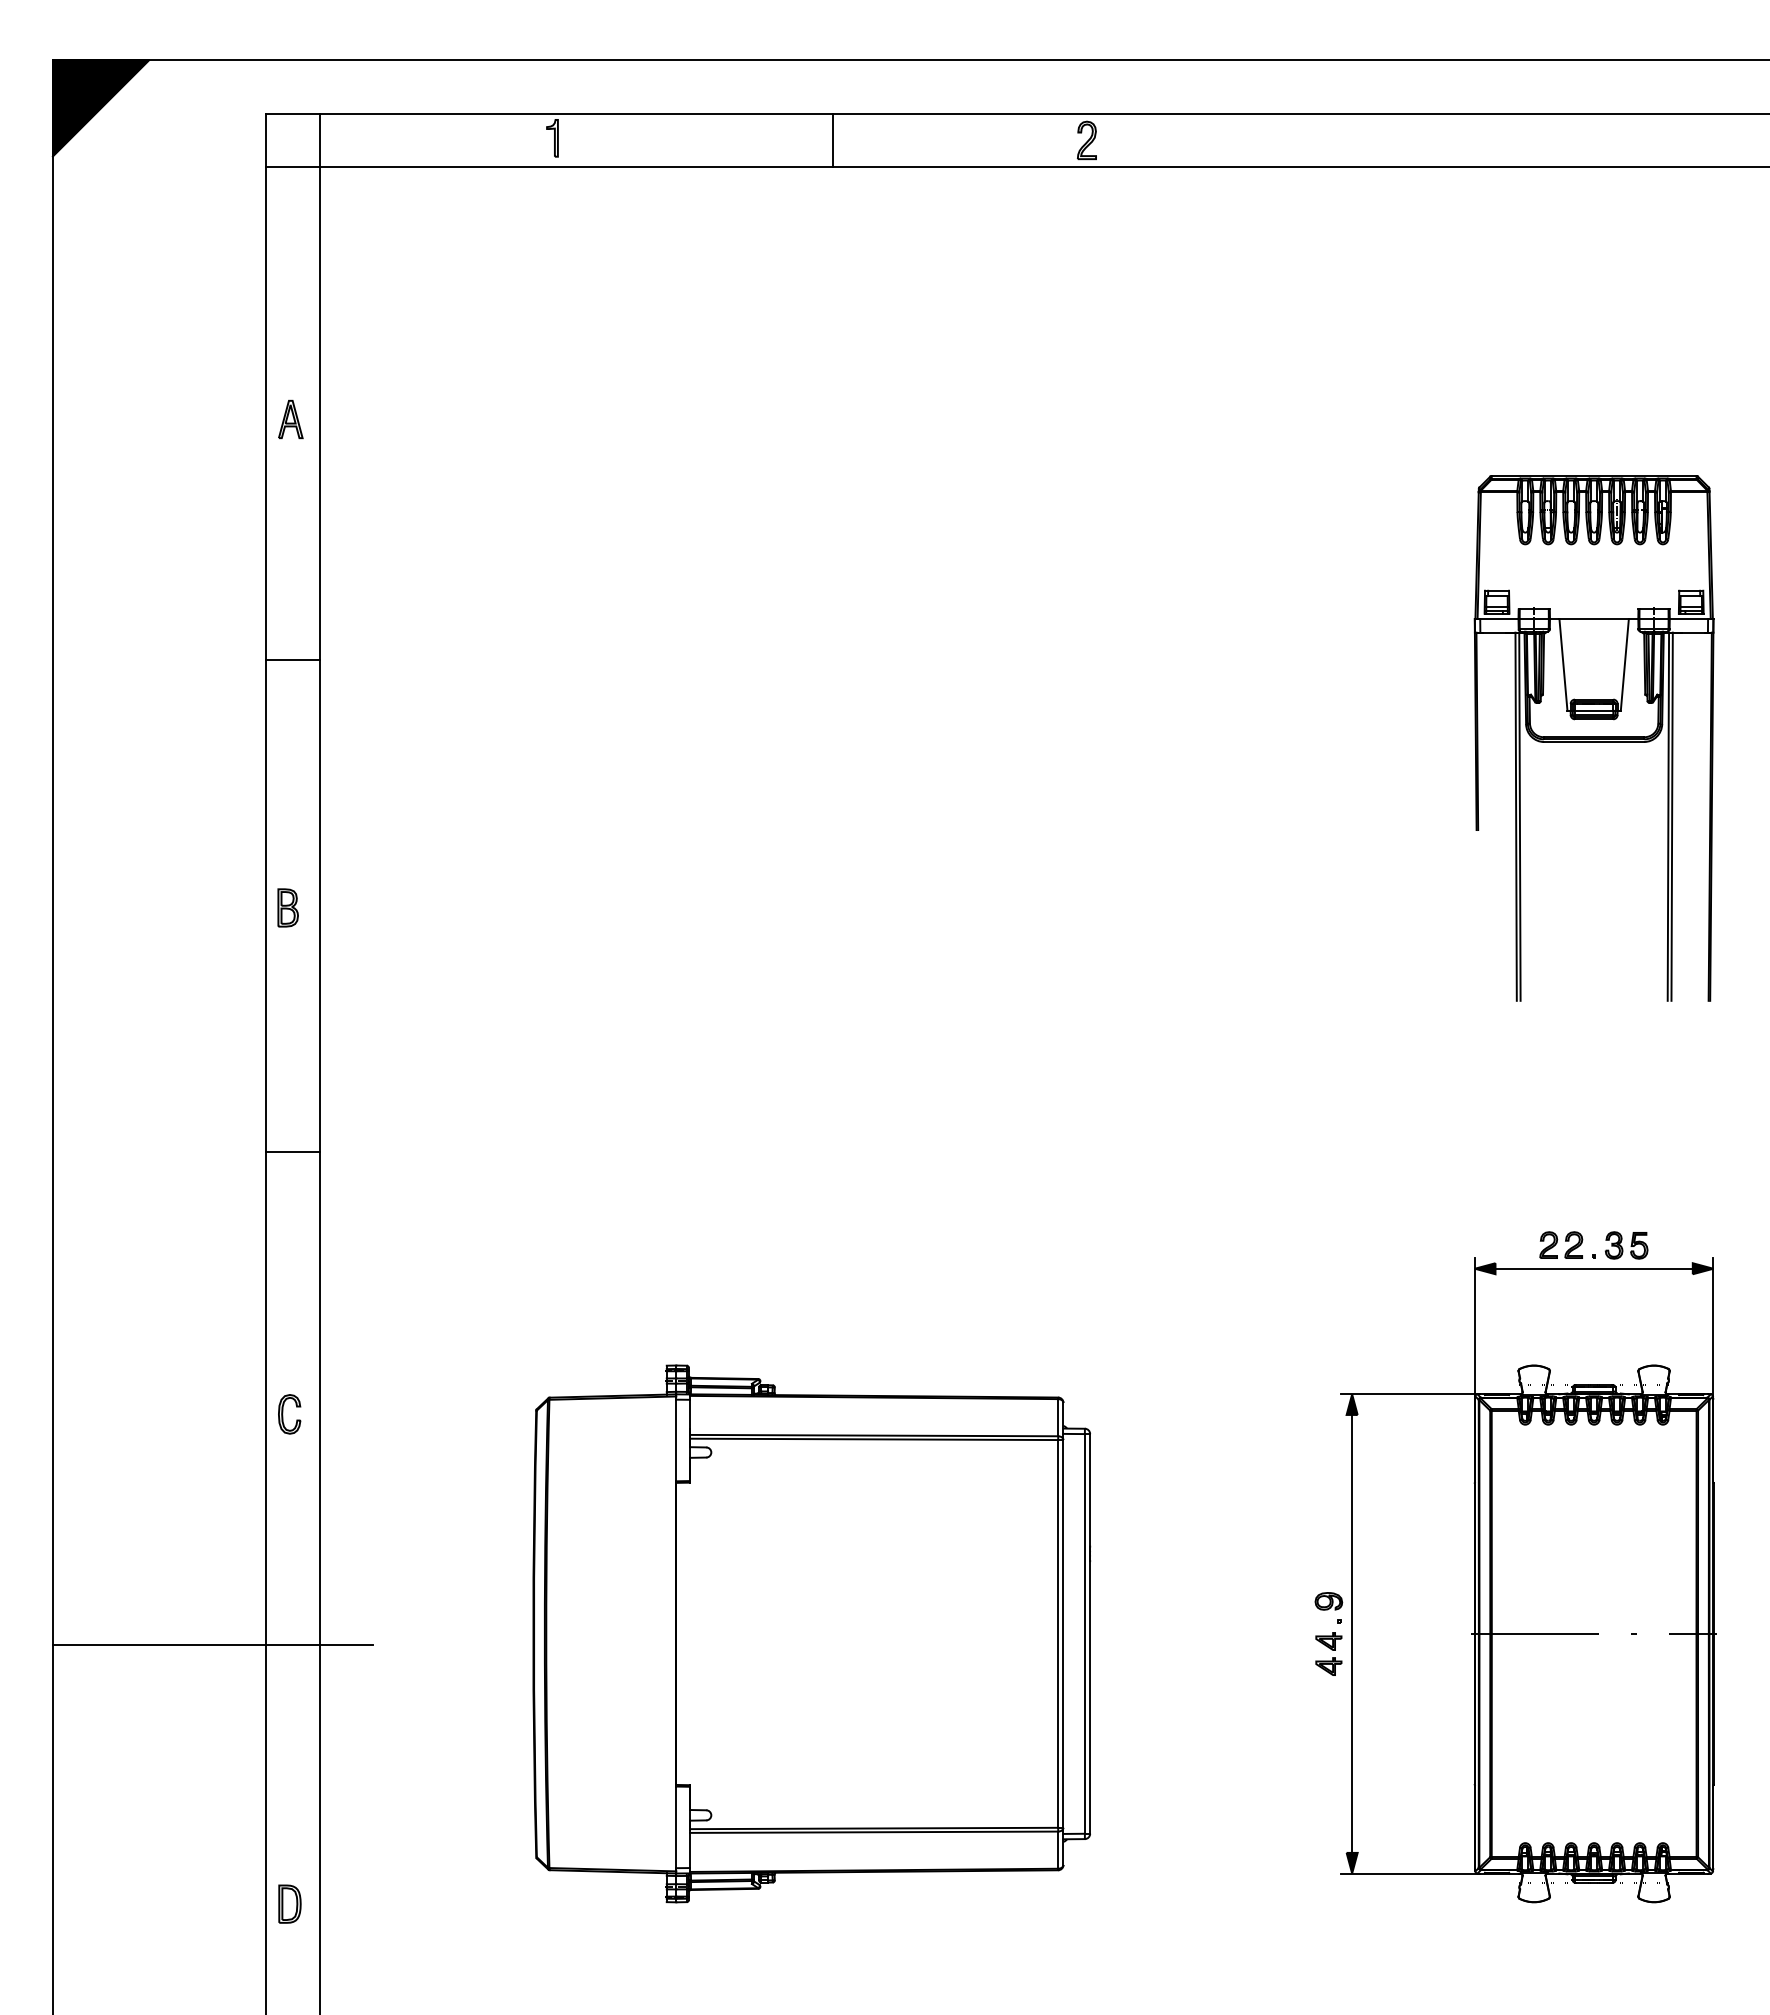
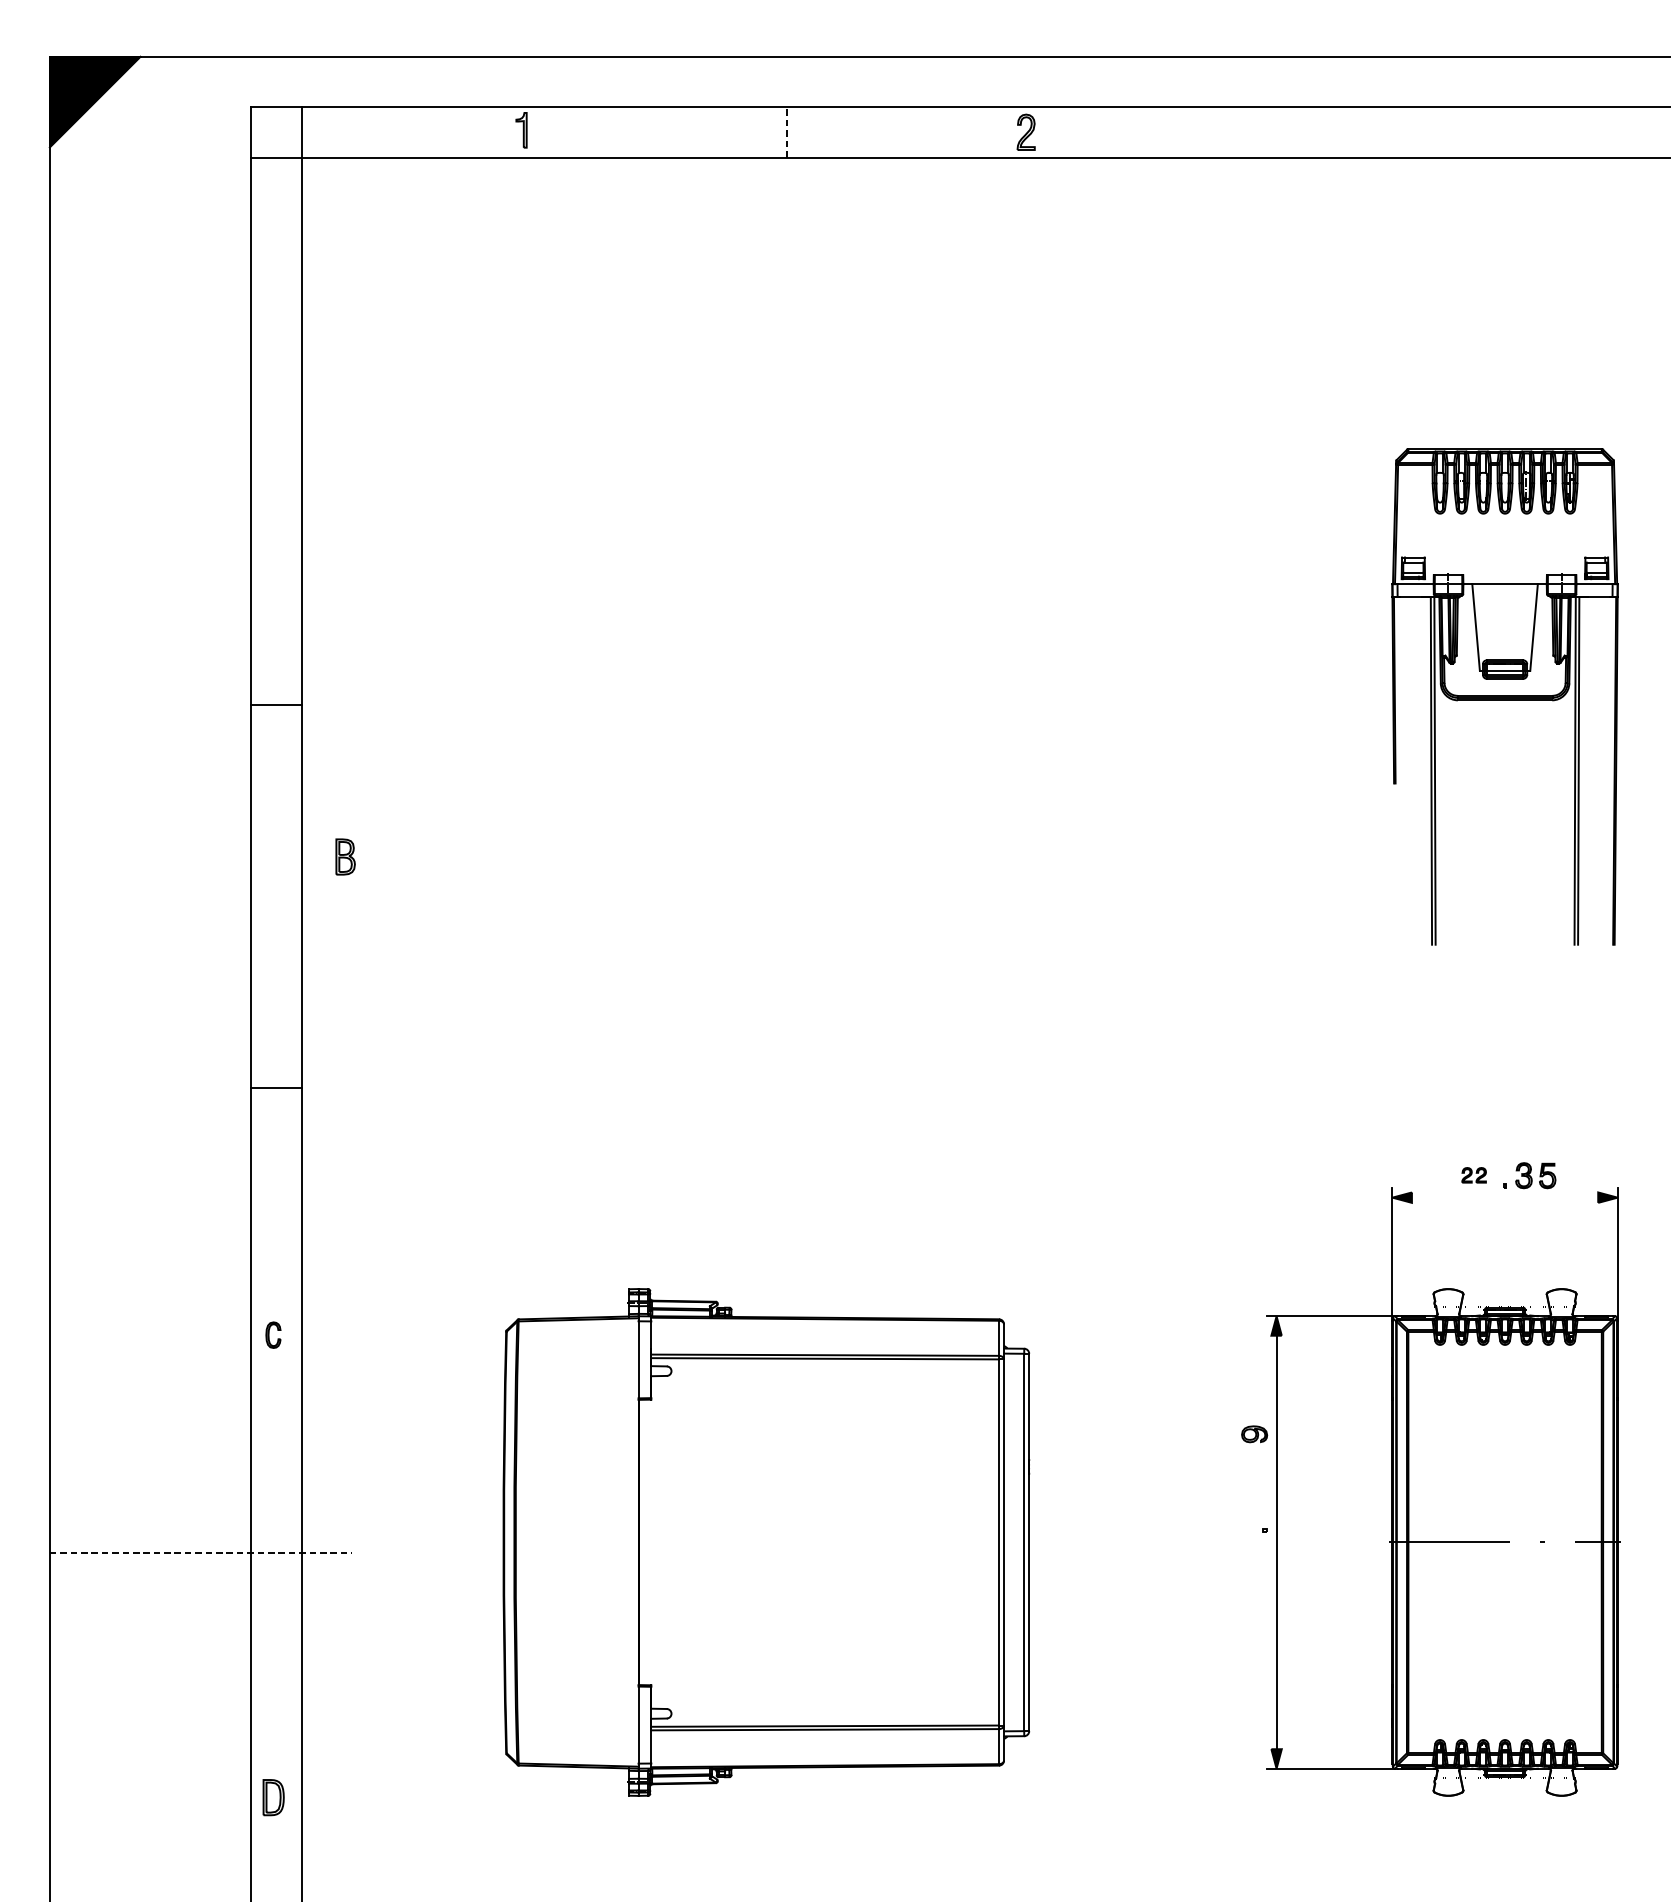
line: (833, 140) -> (786, 132), solid -> dashed
part: (290, 419) -> (274, 395), removed
line: (292, 659) -> (276, 704), moved
part: (287, 907) -> (344, 856), moved
part: (1561, 1244) -> (1474, 1174), size x0.6
line: (1593, 1268) -> (1504, 1197), removed
part: (289, 1414) -> (273, 1335), size x0.7
part: (1328, 1601) -> (1254, 1434), moved
line: (213, 1645) -> (201, 1553), solid -> dashed
part: (1328, 1653) -> (1254, 1560), removed

